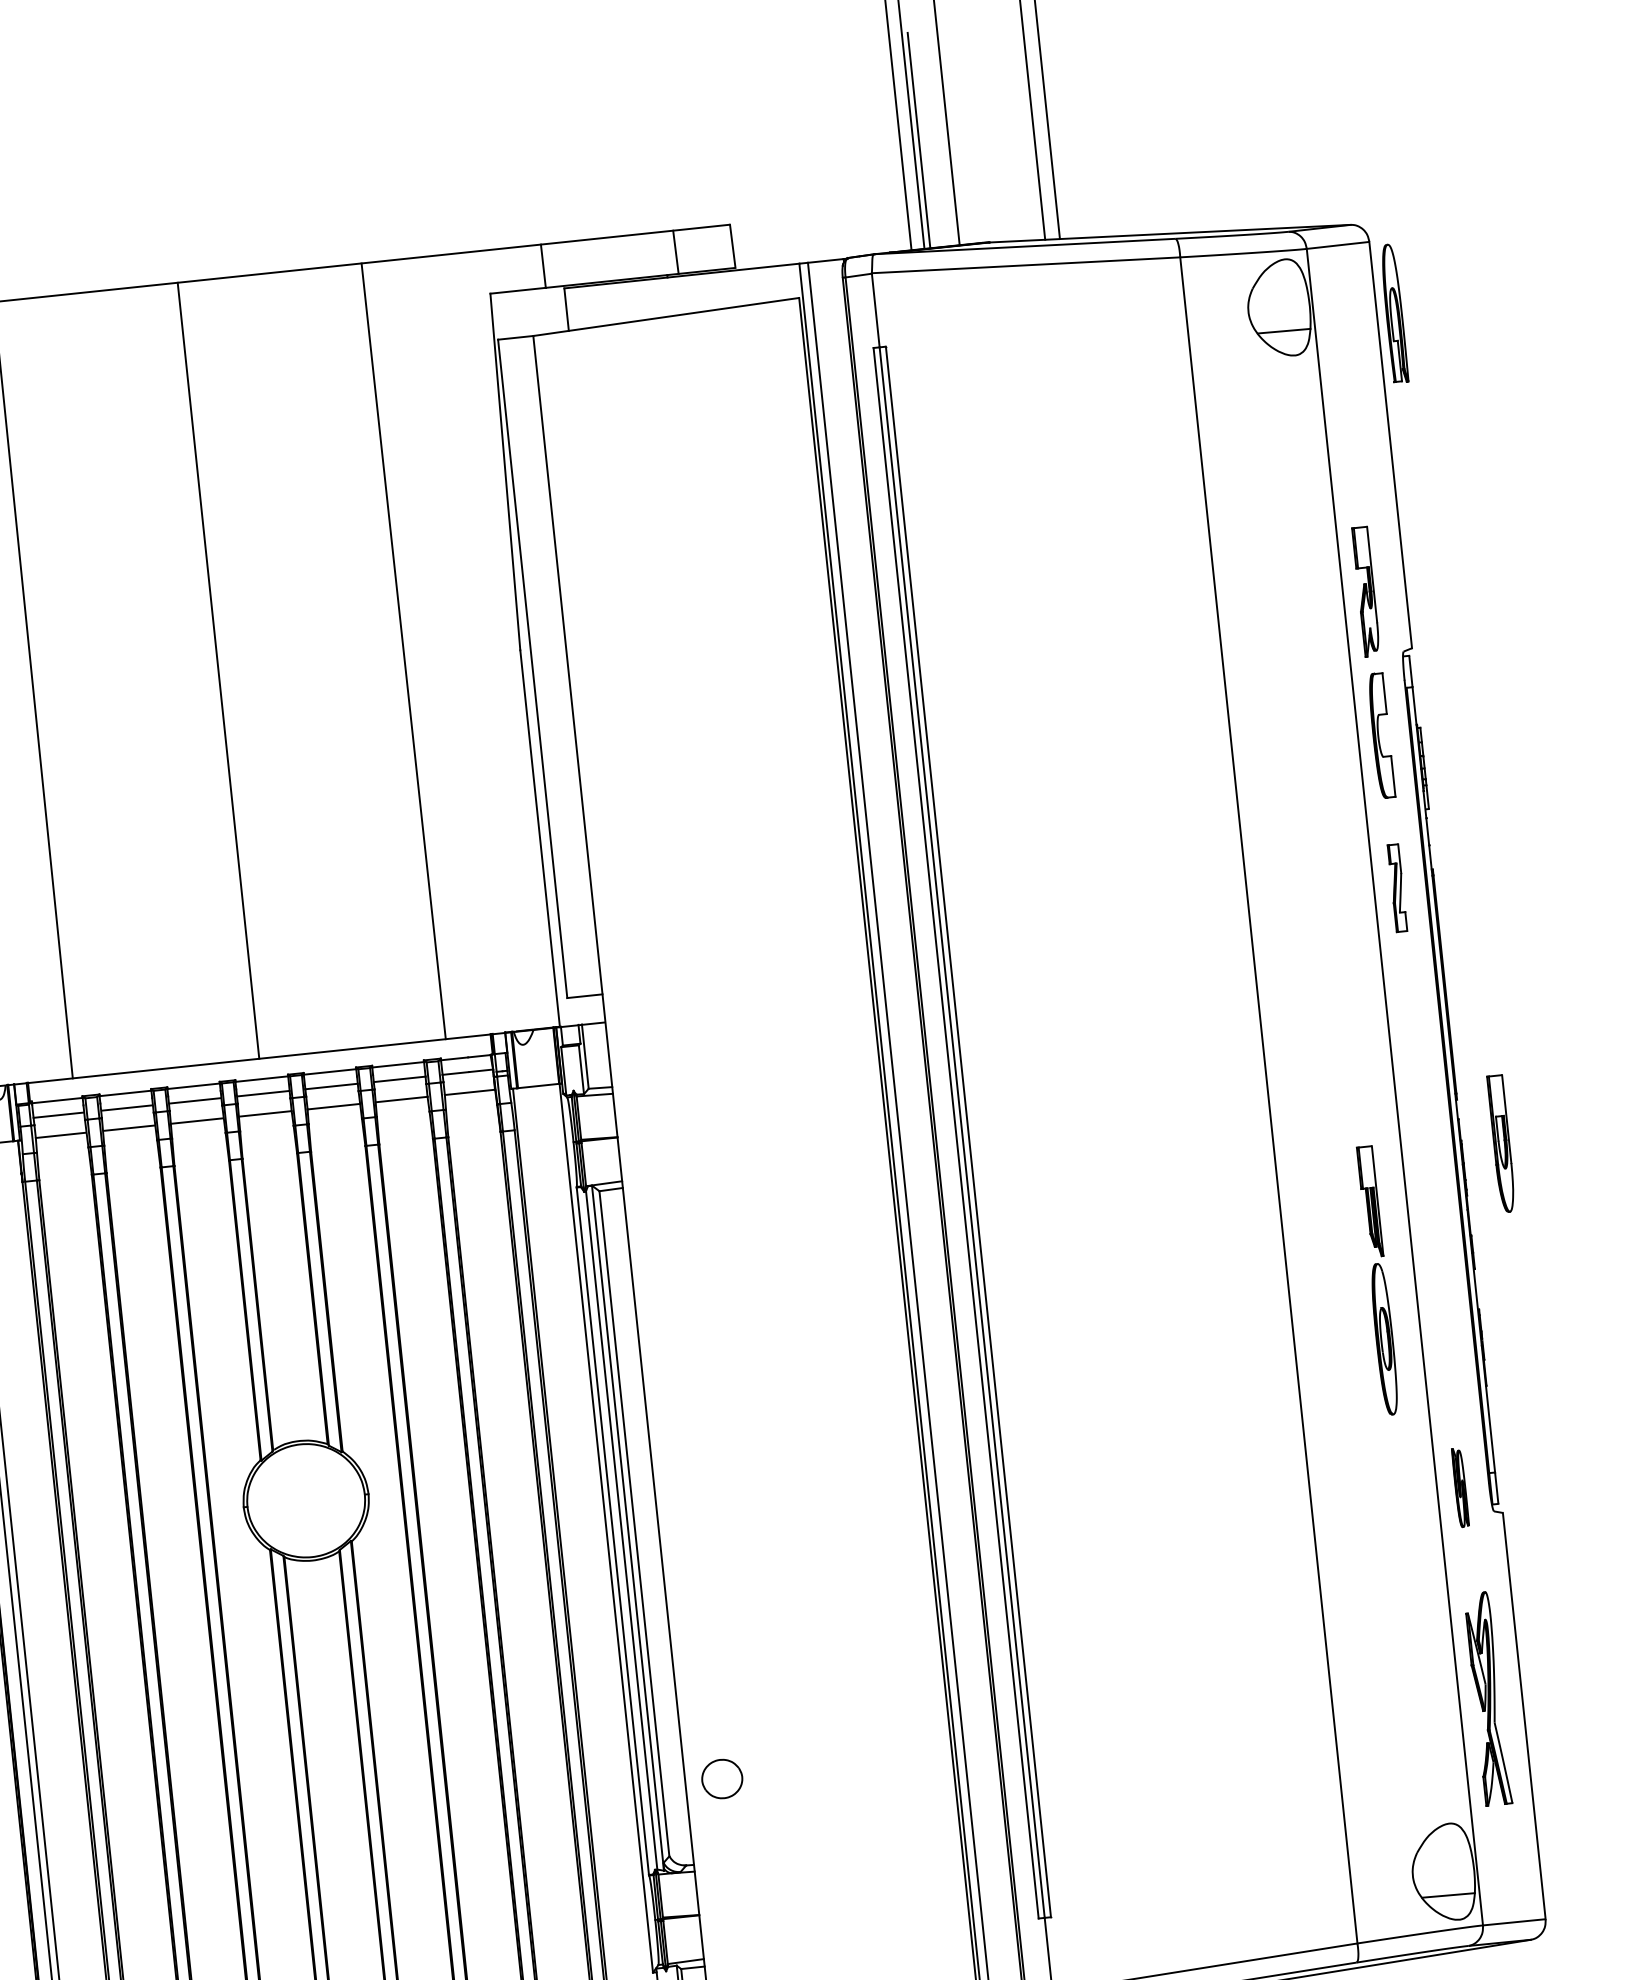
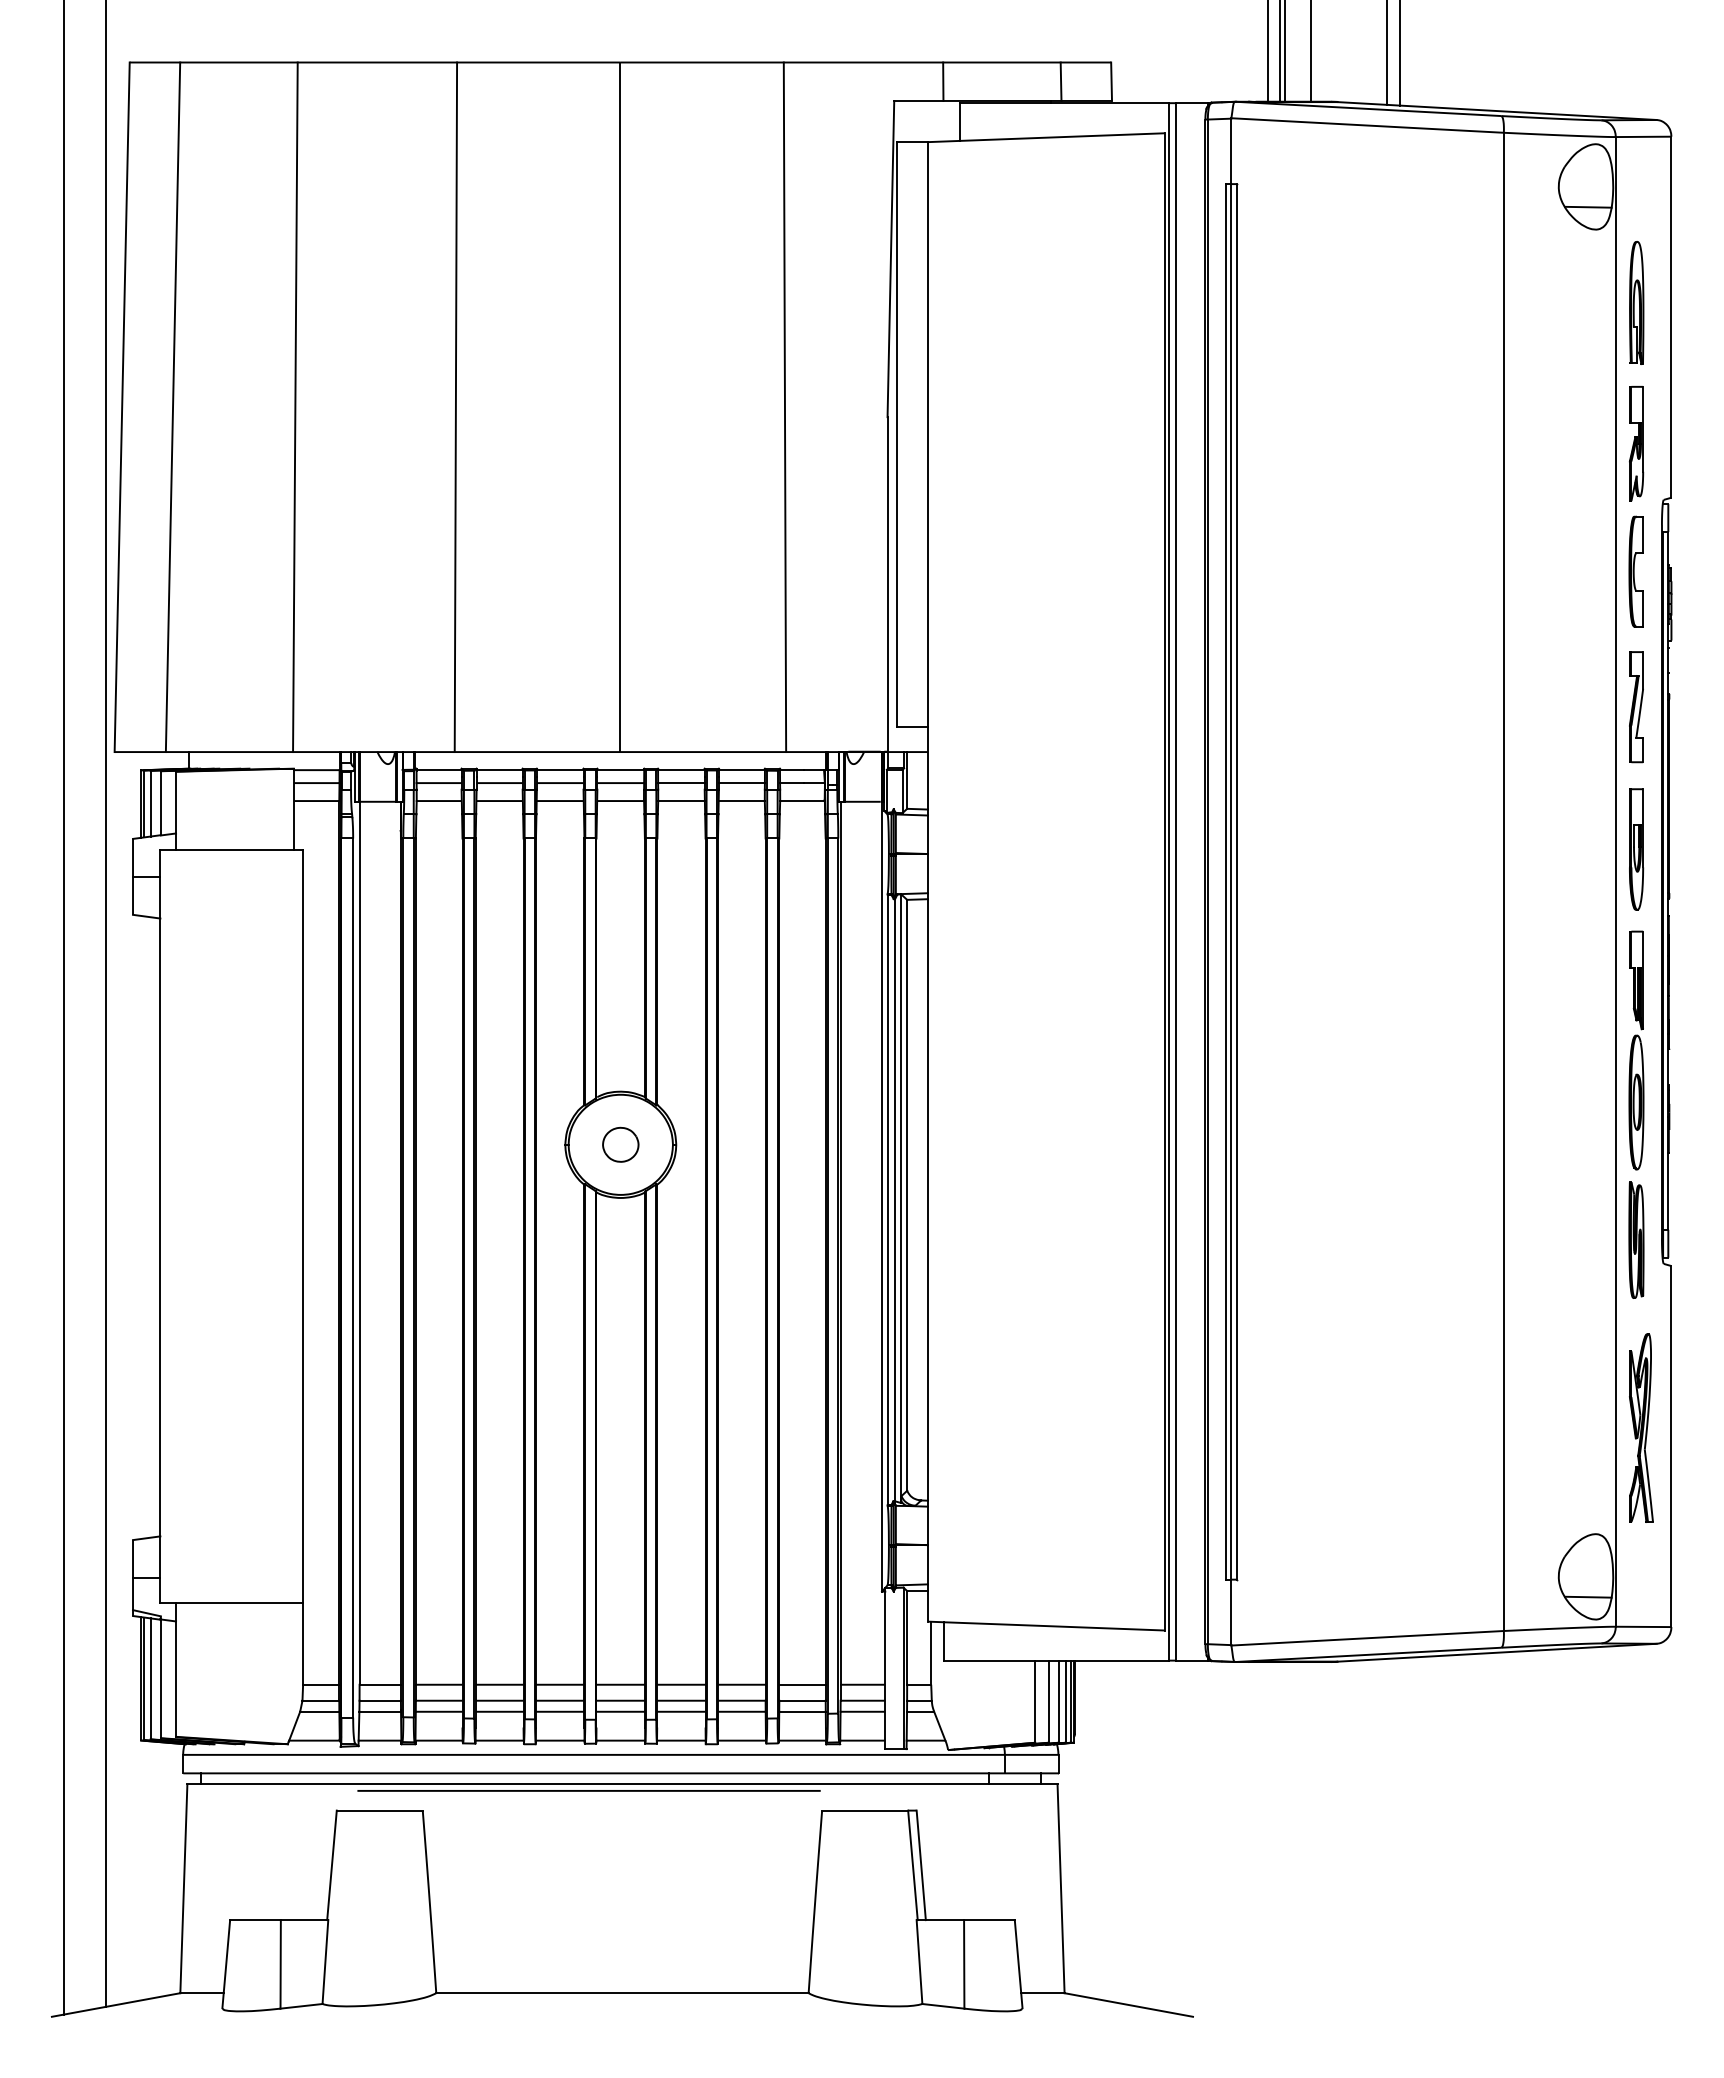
part: (1393, 313) -> (1636, 302), moved
part: (1397, 888) -> (1636, 707), size x1.43
part: (1501, 1143) -> (1636, 849), moved
part: (1378, 1280) -> (1636, 1050), moved
part: (1460, 1487) -> (1636, 1239), size x1.67
part: (721, 1778) -> (620, 1144), moved

